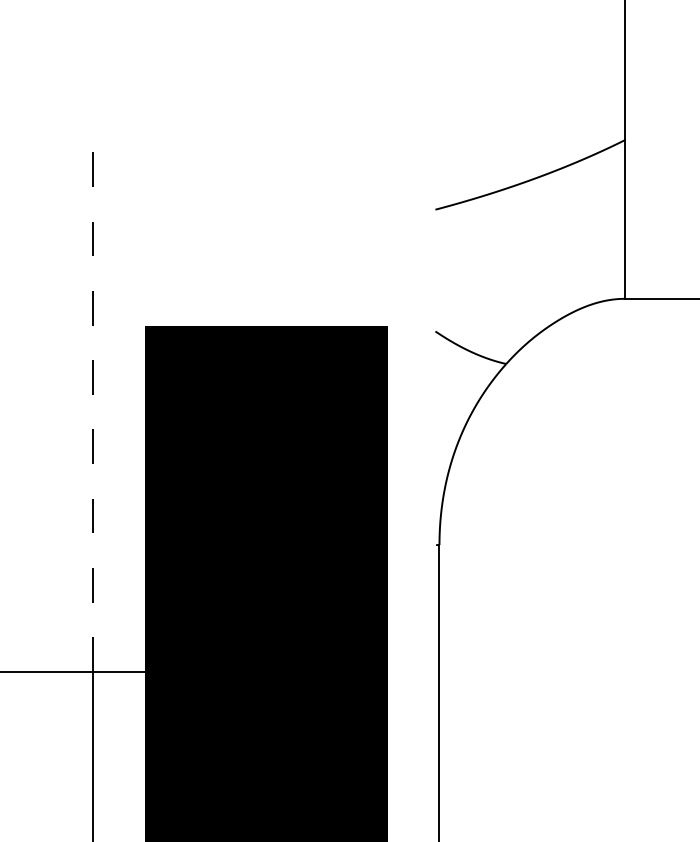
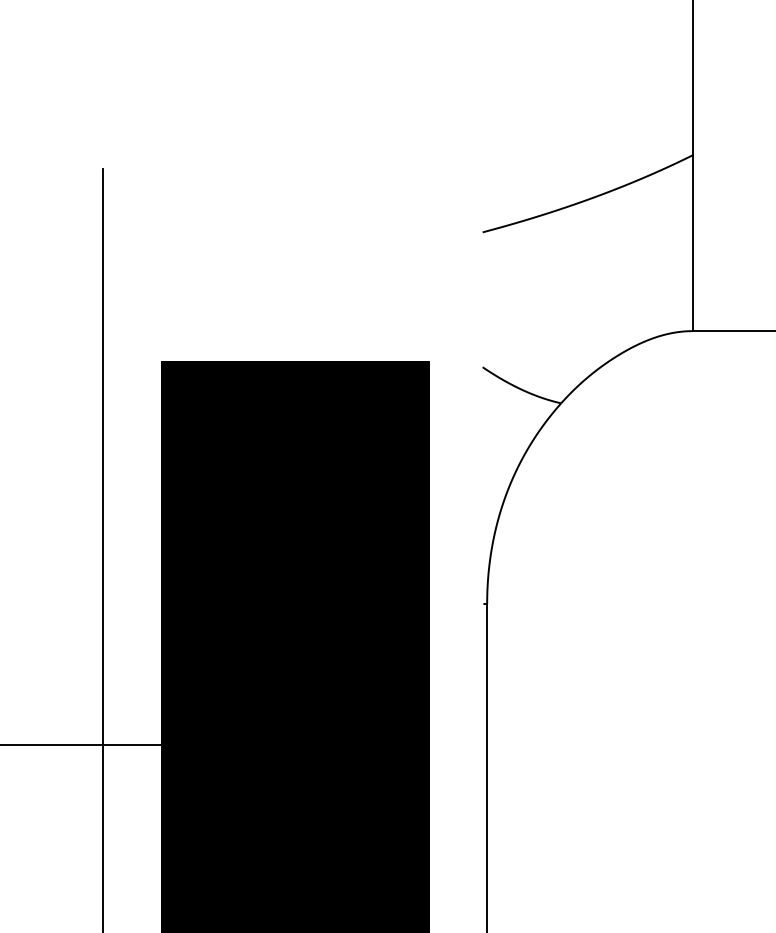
line: (93, 411) -> (103, 456), dashed -> solid

